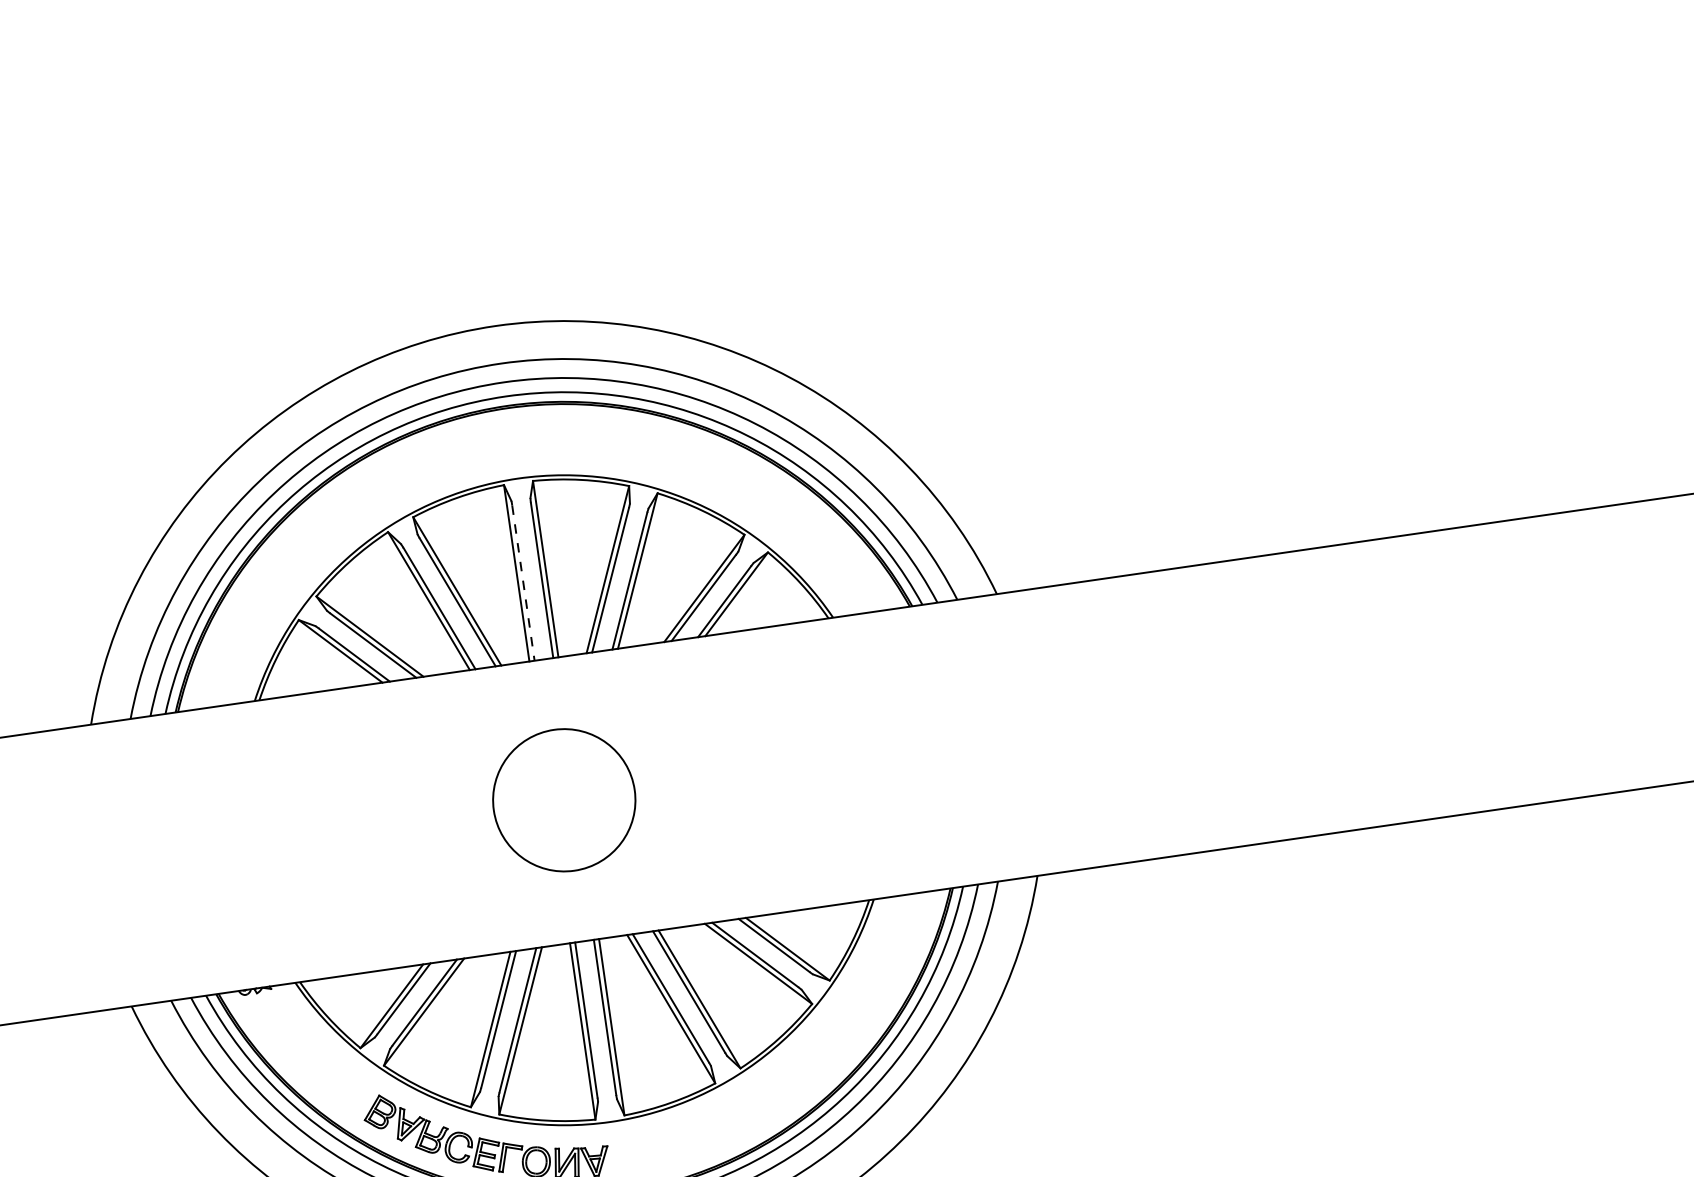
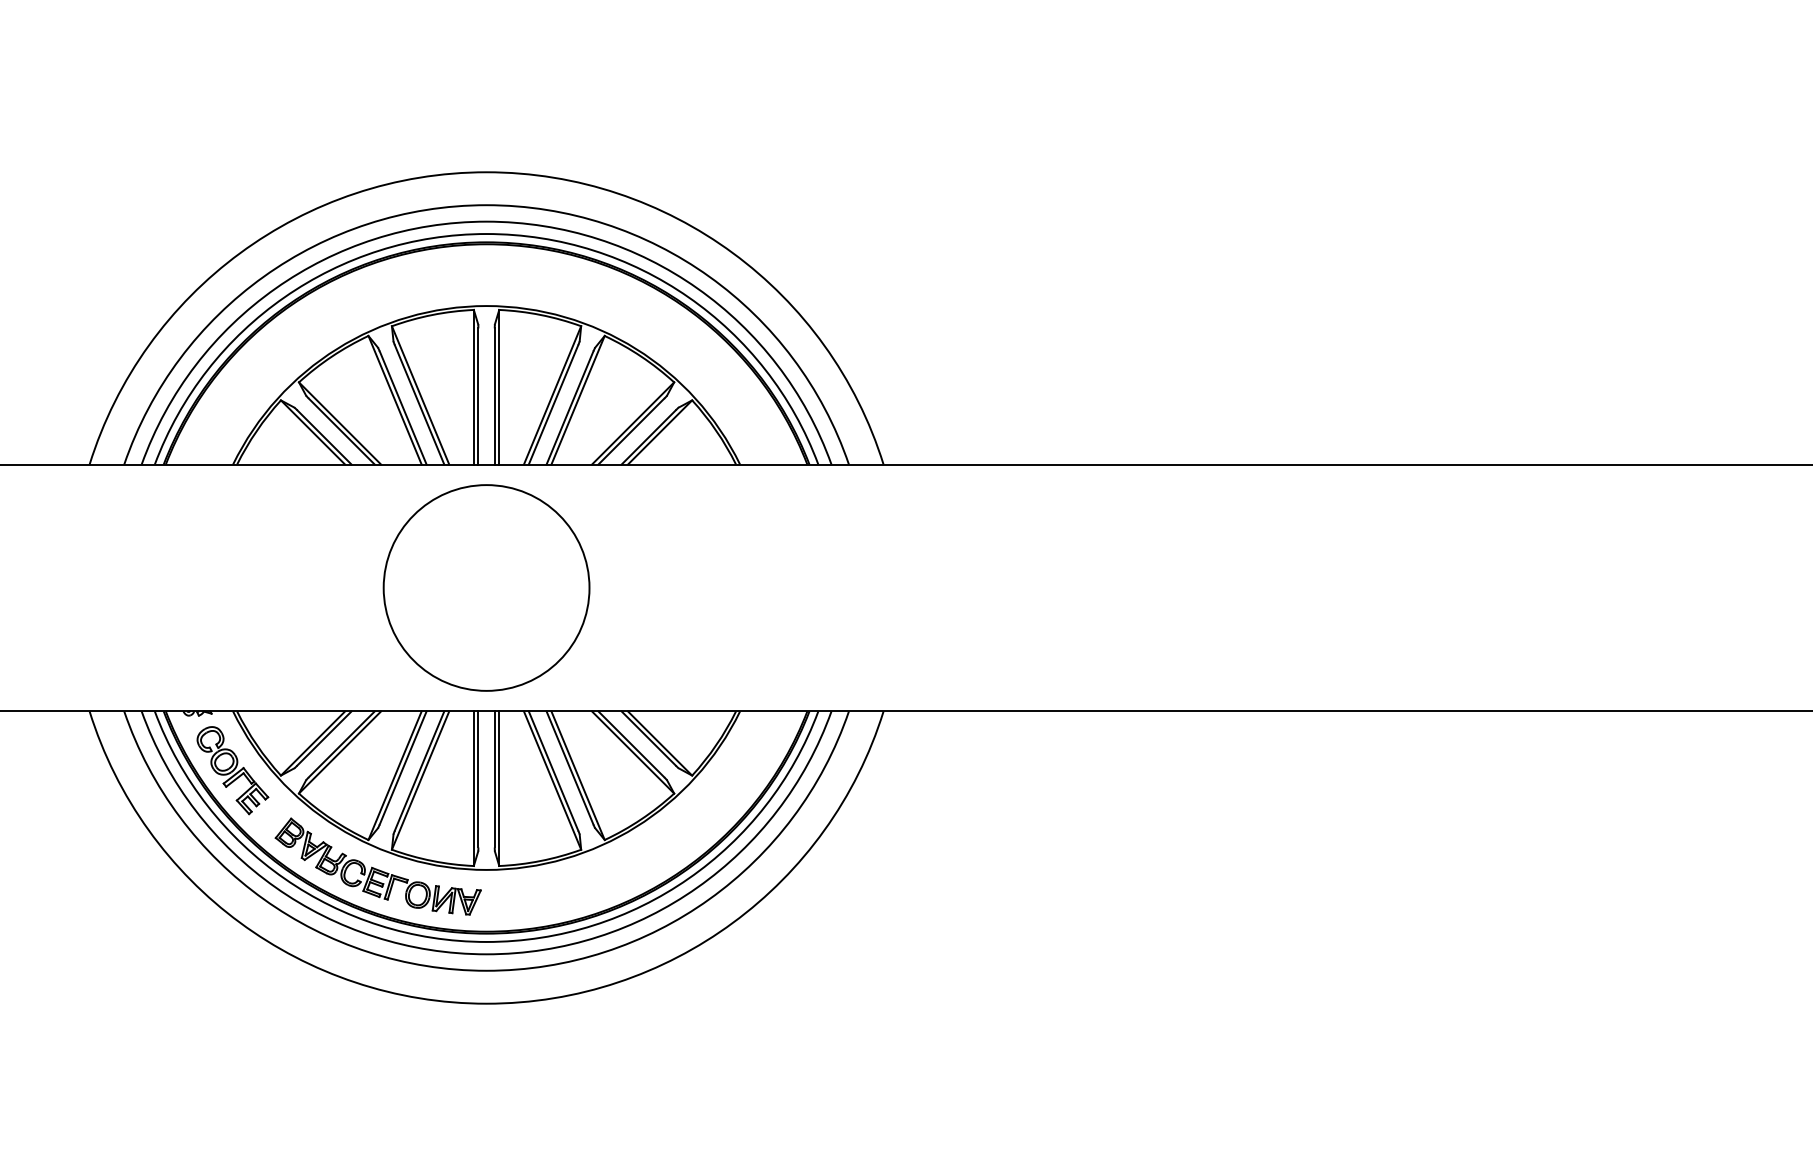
line: (523, 583) -> (478, 396), dashed -> solid
circle: (564, 799) -> (486, 587), size x1.67
part: (304, 1050) -> (232, 770), added

